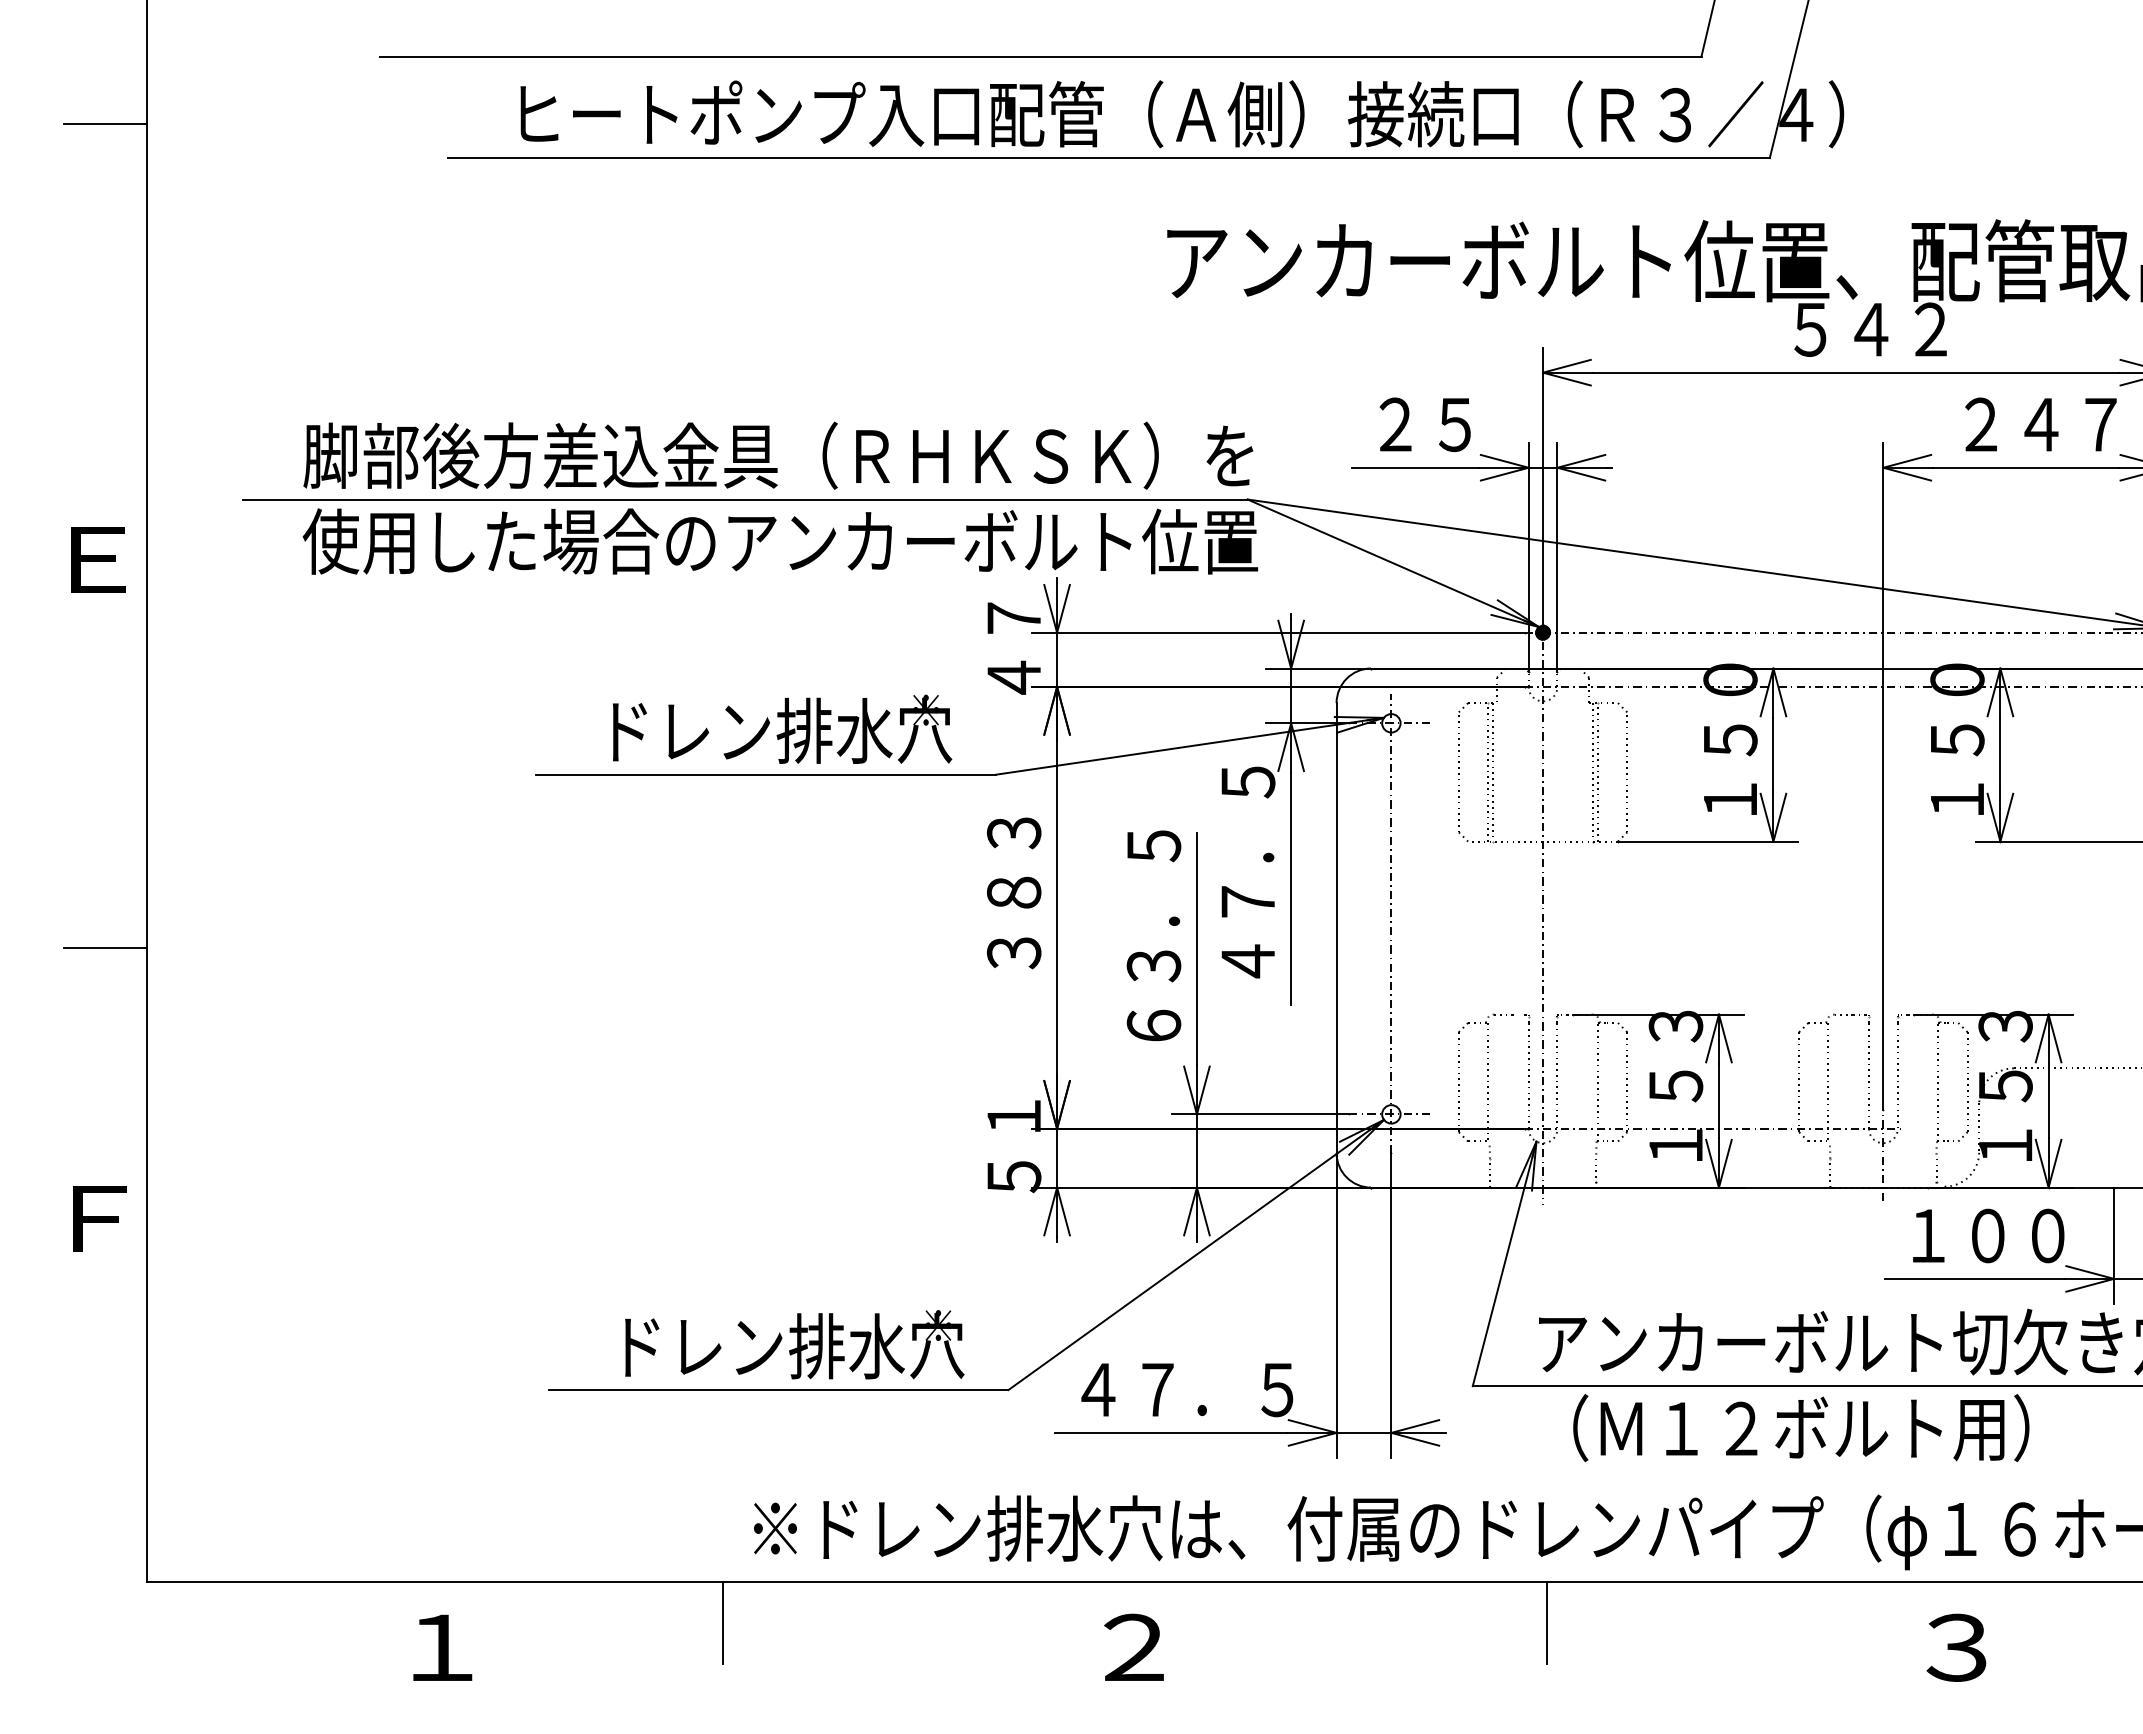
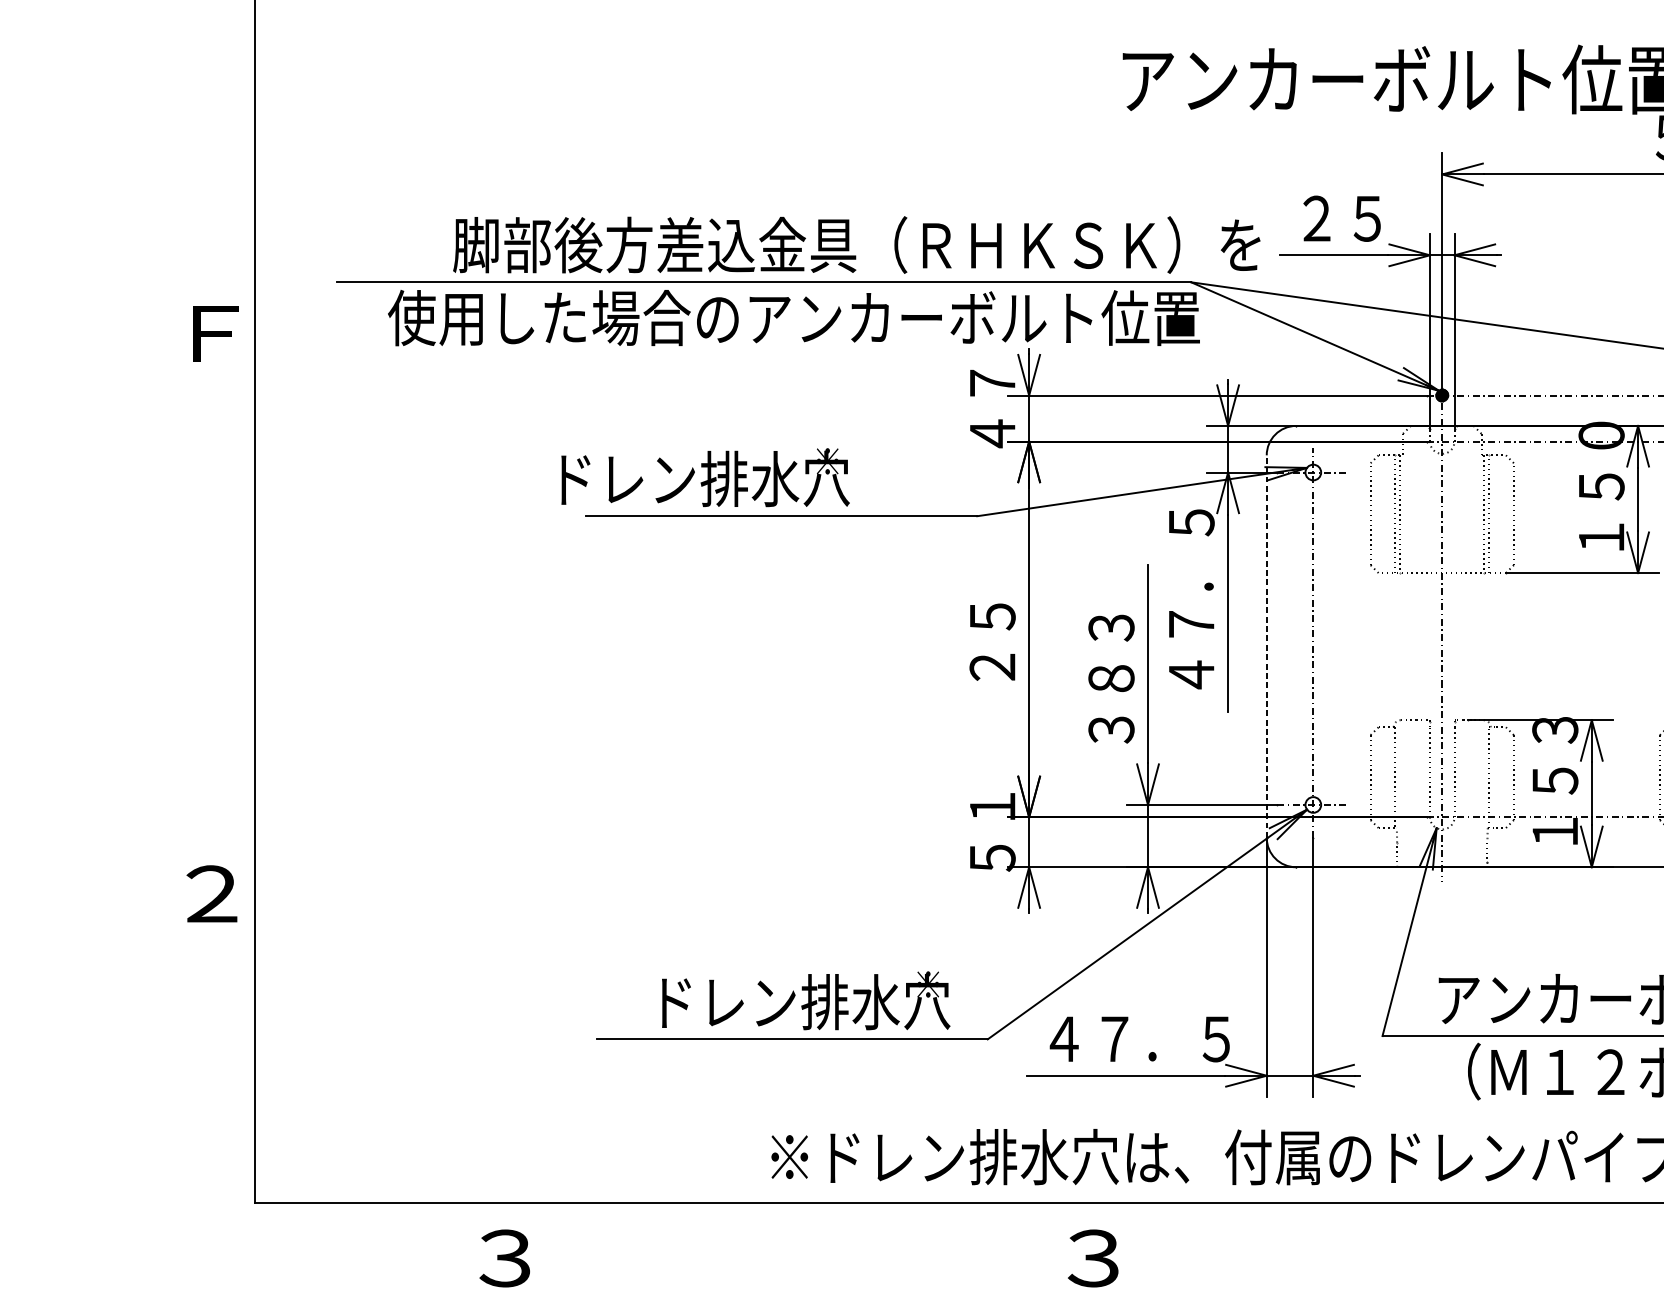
text: (778, 455) -> (856, 244), moved
text: (98, 559) -> (214, 333), Ｅ -> Ｆ
text: (782, 728) -> (705, 476), moved
text: (1013, 893) -> (992, 617), ３８３ -> ２５
line: (1336, 928) -> (1266, 646), solid -> dashed
text: (1153, 936) -> (1111, 653), ６３．５ -> ３８３
line: (105, 947) -> (220, 663), removed
text: (95, 1218) -> (211, 893), Ｆ -> ２
line: (723, 1623) -> (745, 1237), removed
line: (1547, 1623) -> (1446, 1237), removed
text: (441, 1647) -> (505, 1258), １ -> ３
text: (1132, 1647) -> (1093, 1258), ２ -> ３

